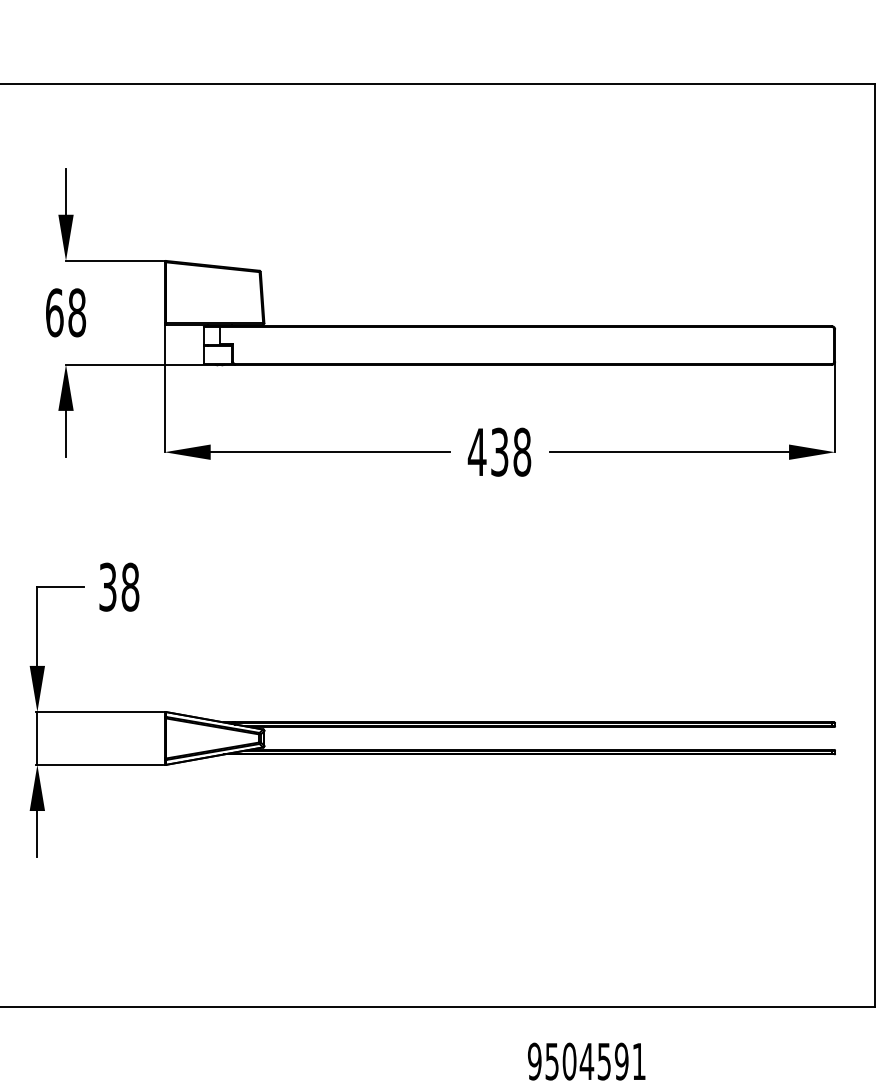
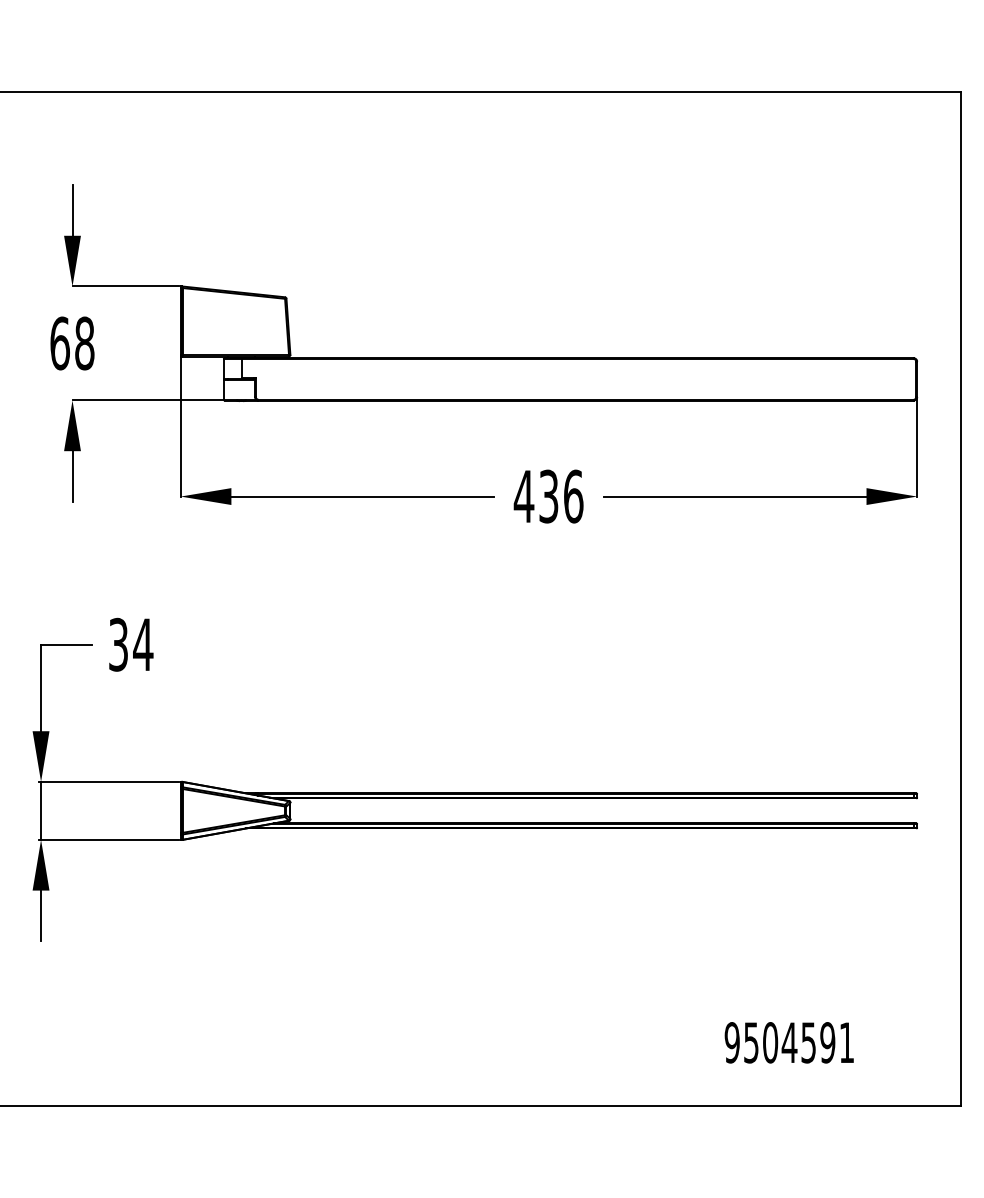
text: (522, 452) -> (573, 496), 438 -> 436
text: (130, 586) -> (143, 644), 38 -> 34
text: (585, 1061) -> (788, 1042), moved

